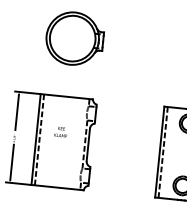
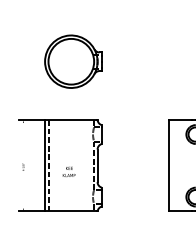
line: (17, 112) -> (23, 140), removed
text: (60, 131) -> (68, 171), moved
line: (162, 152) -> (172, 165), removed
line: (12, 161) -> (23, 190), removed

